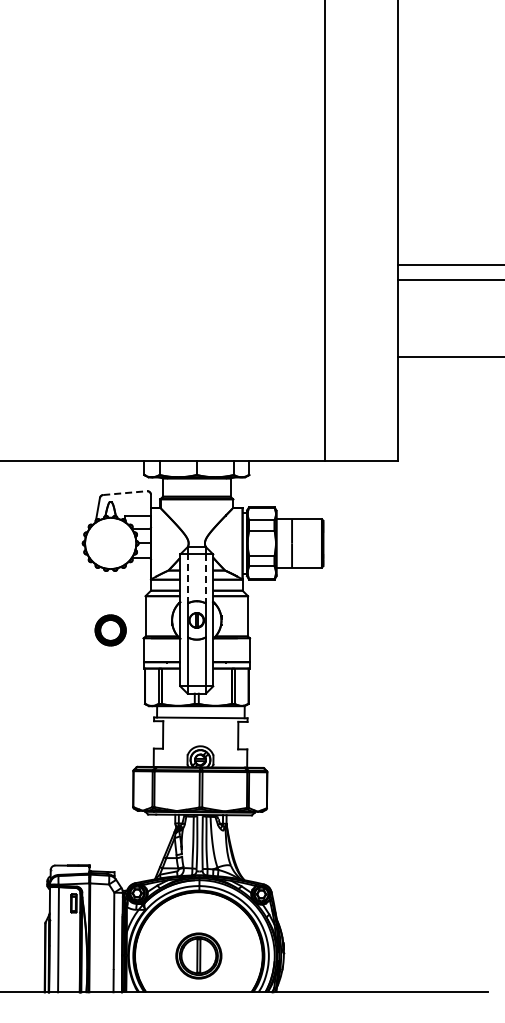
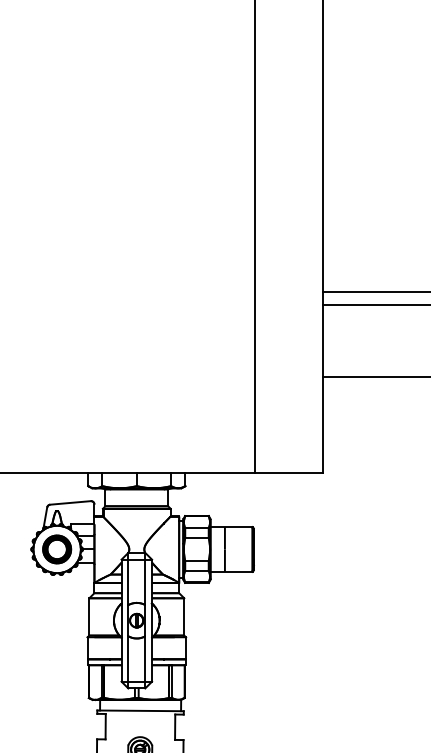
line: (125, 493) -> (70, 503), dashed -> solid
line: (187, 578) -> (128, 581), dashed -> solid
line: (205, 578) -> (144, 581), dashed -> solid
part: (110, 630) -> (56, 549), moved

